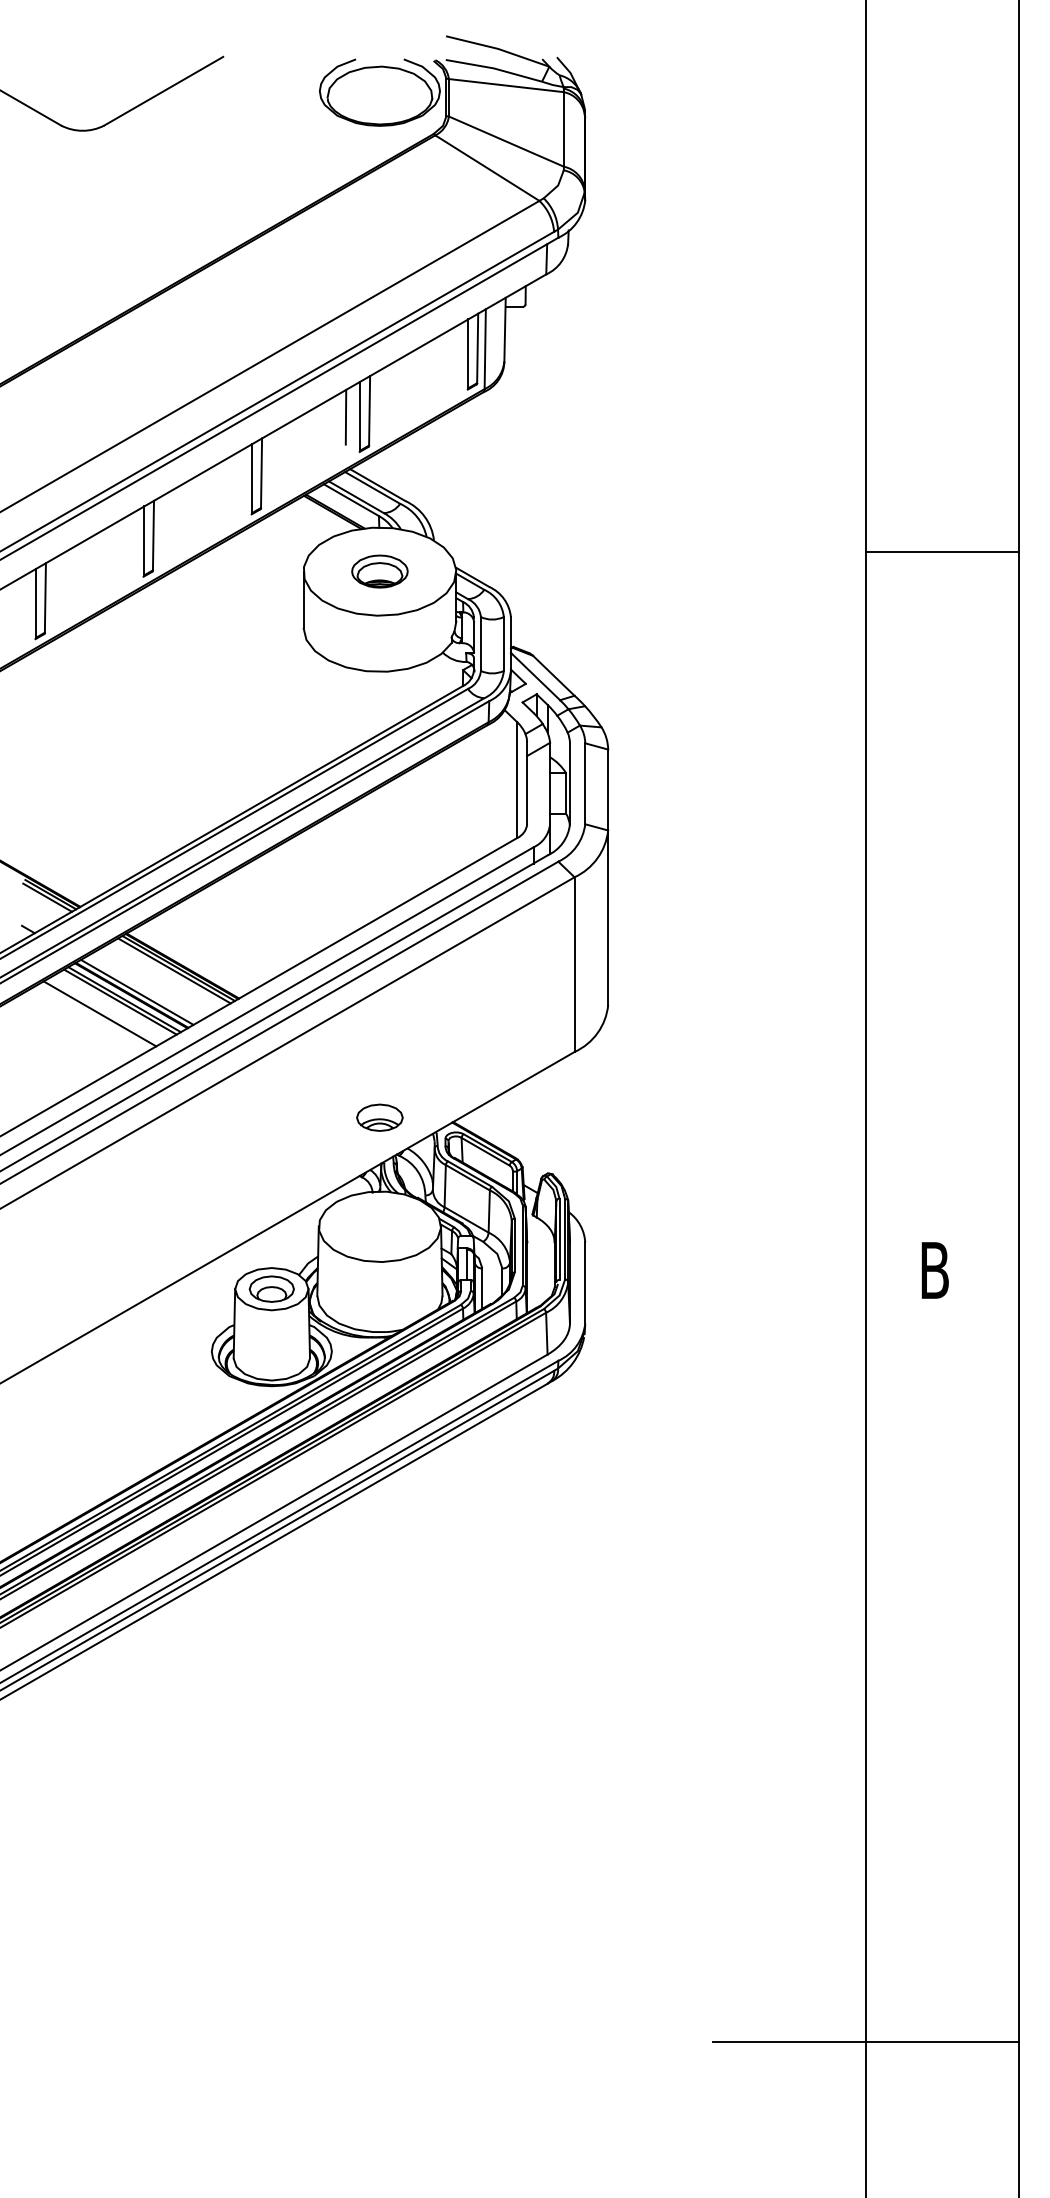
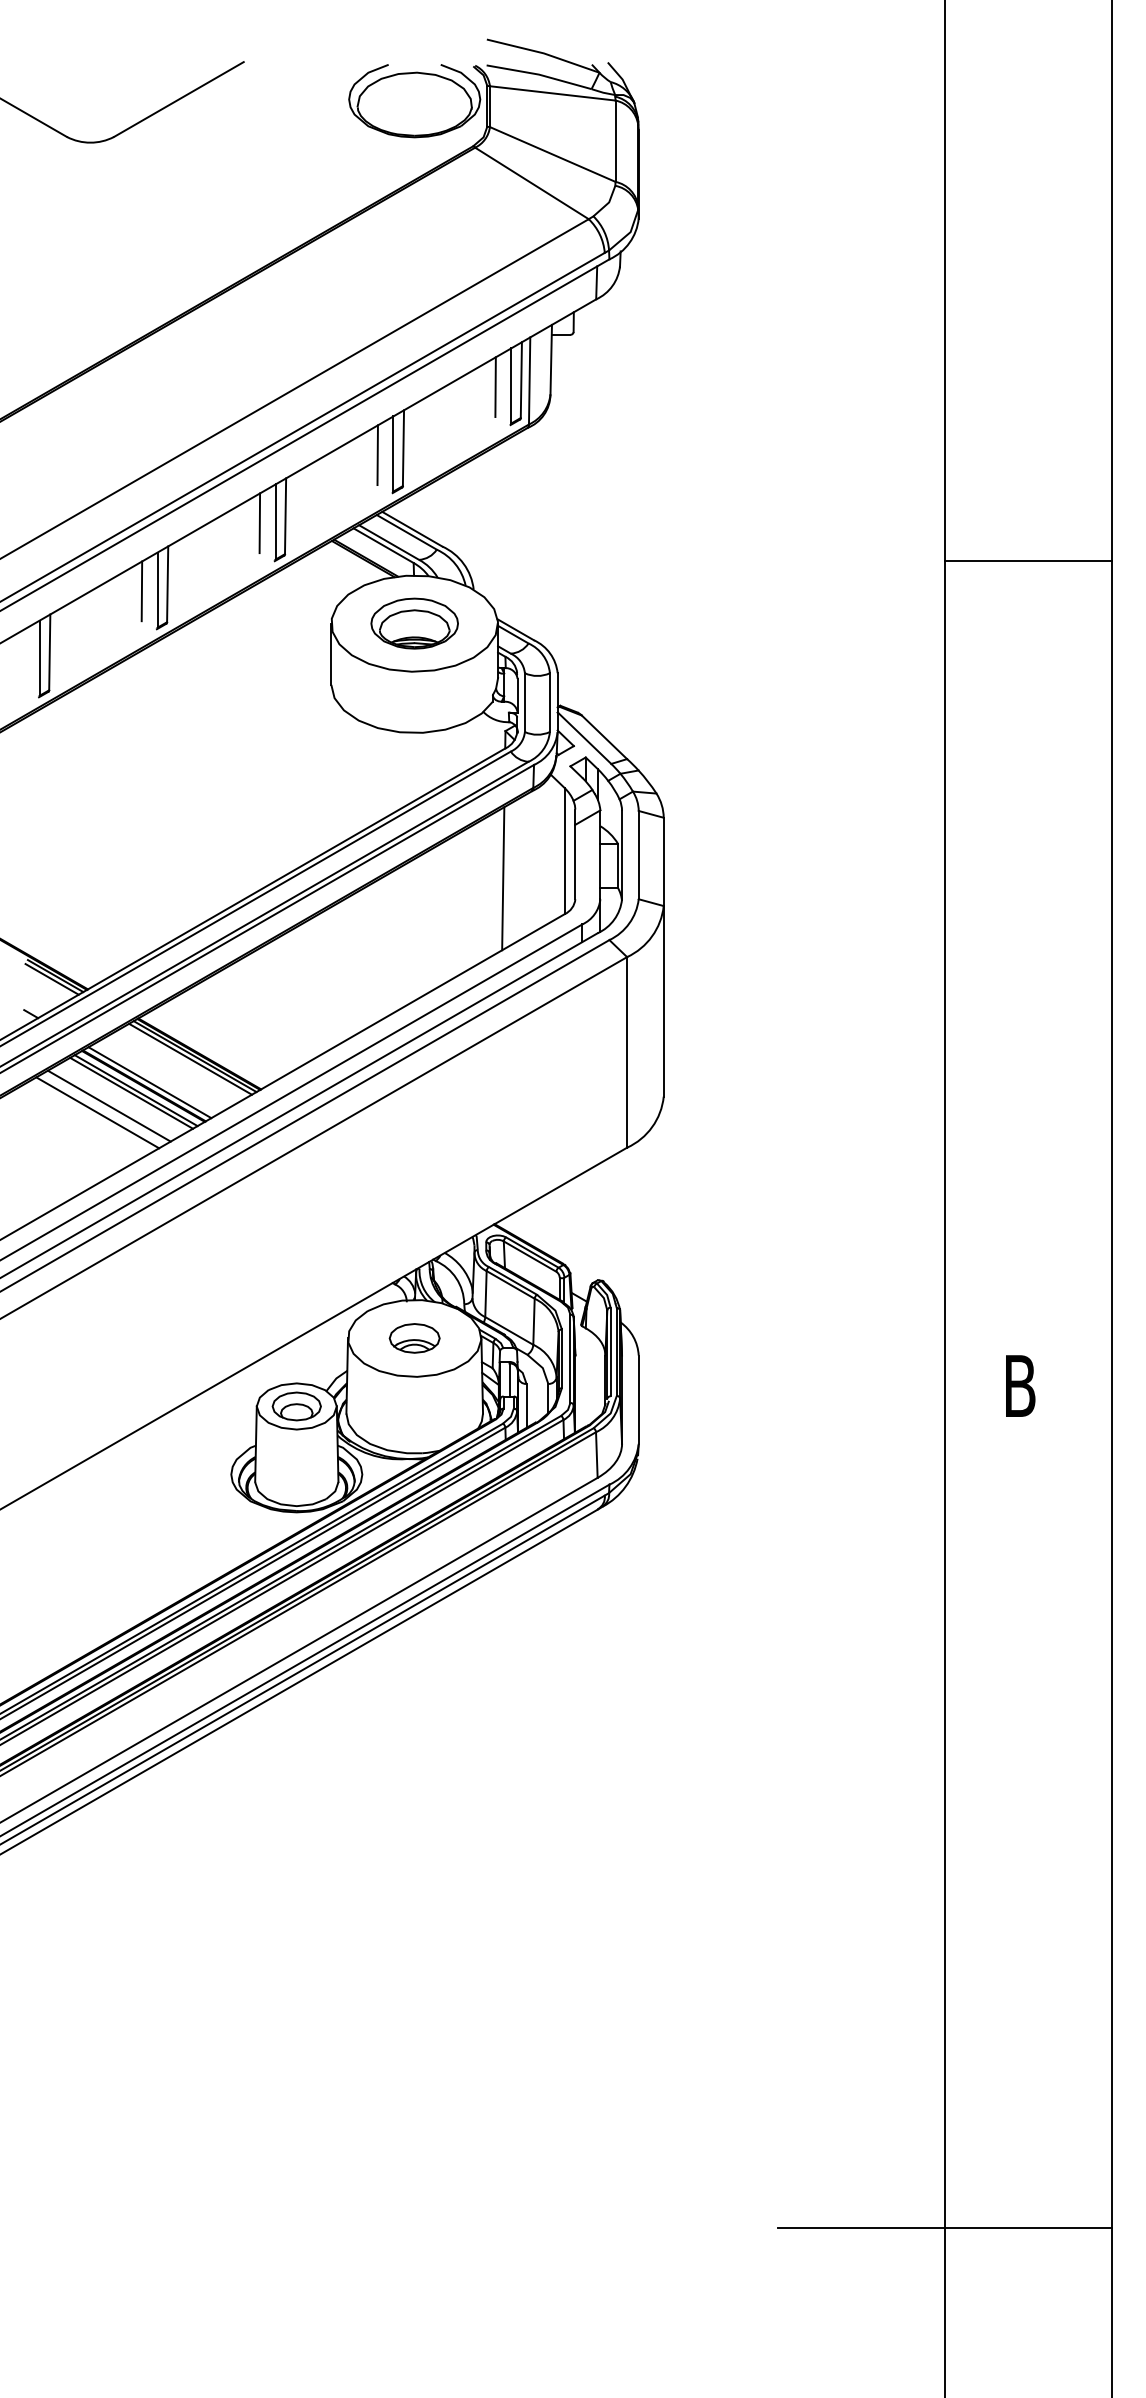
line: (453, 354) -> (494, 386), added
line: (237, 479) -> (259, 523), added
line: (129, 541) -> (141, 590), added
line: (941, 551) -> (1027, 560), moved
part: (379, 571) -> (414, 623), size x1.43
line: (461, 805) -> (503, 878), added
line: (89, 1019) -> (97, 1112), added
part: (379, 1117) -> (414, 1338), moved

